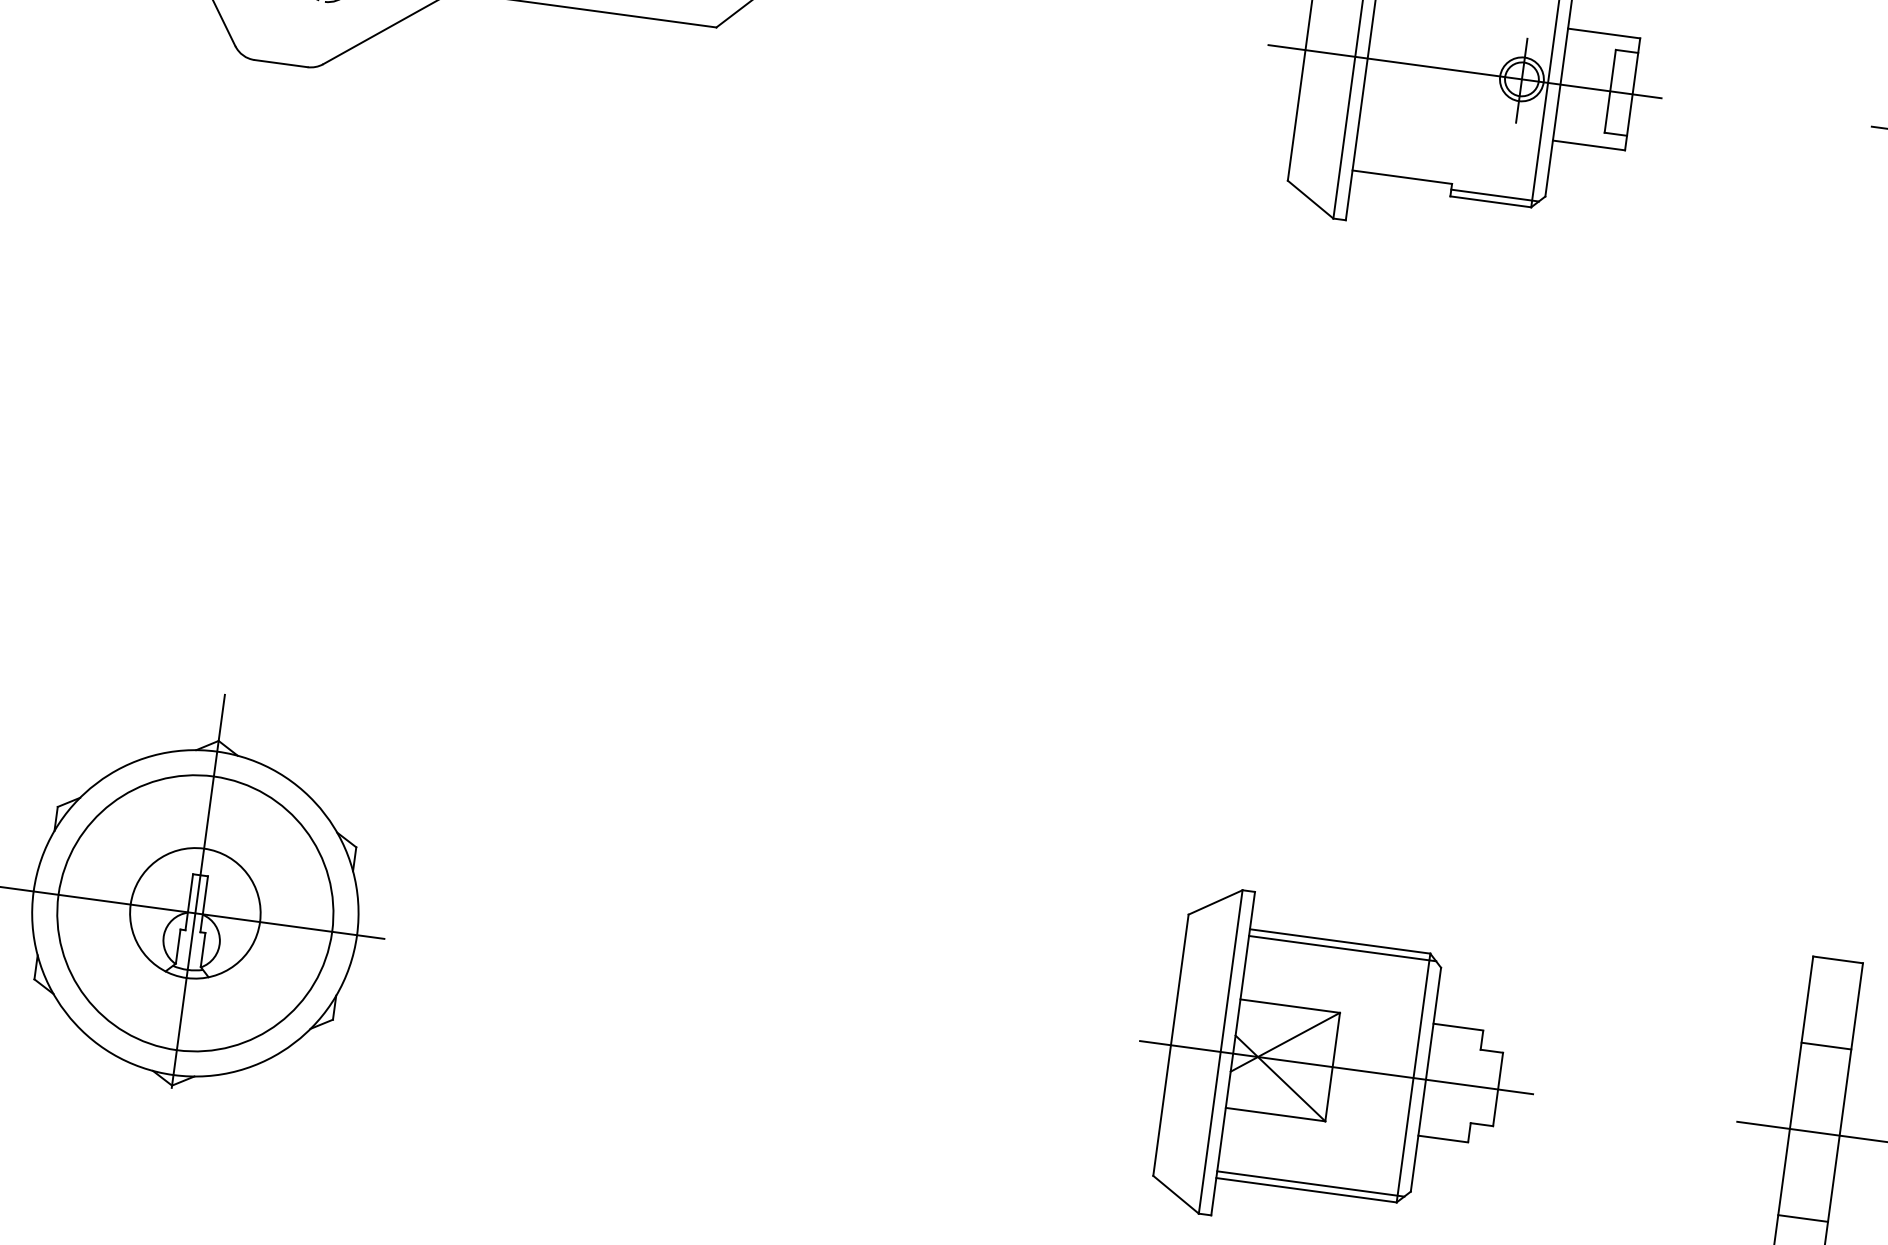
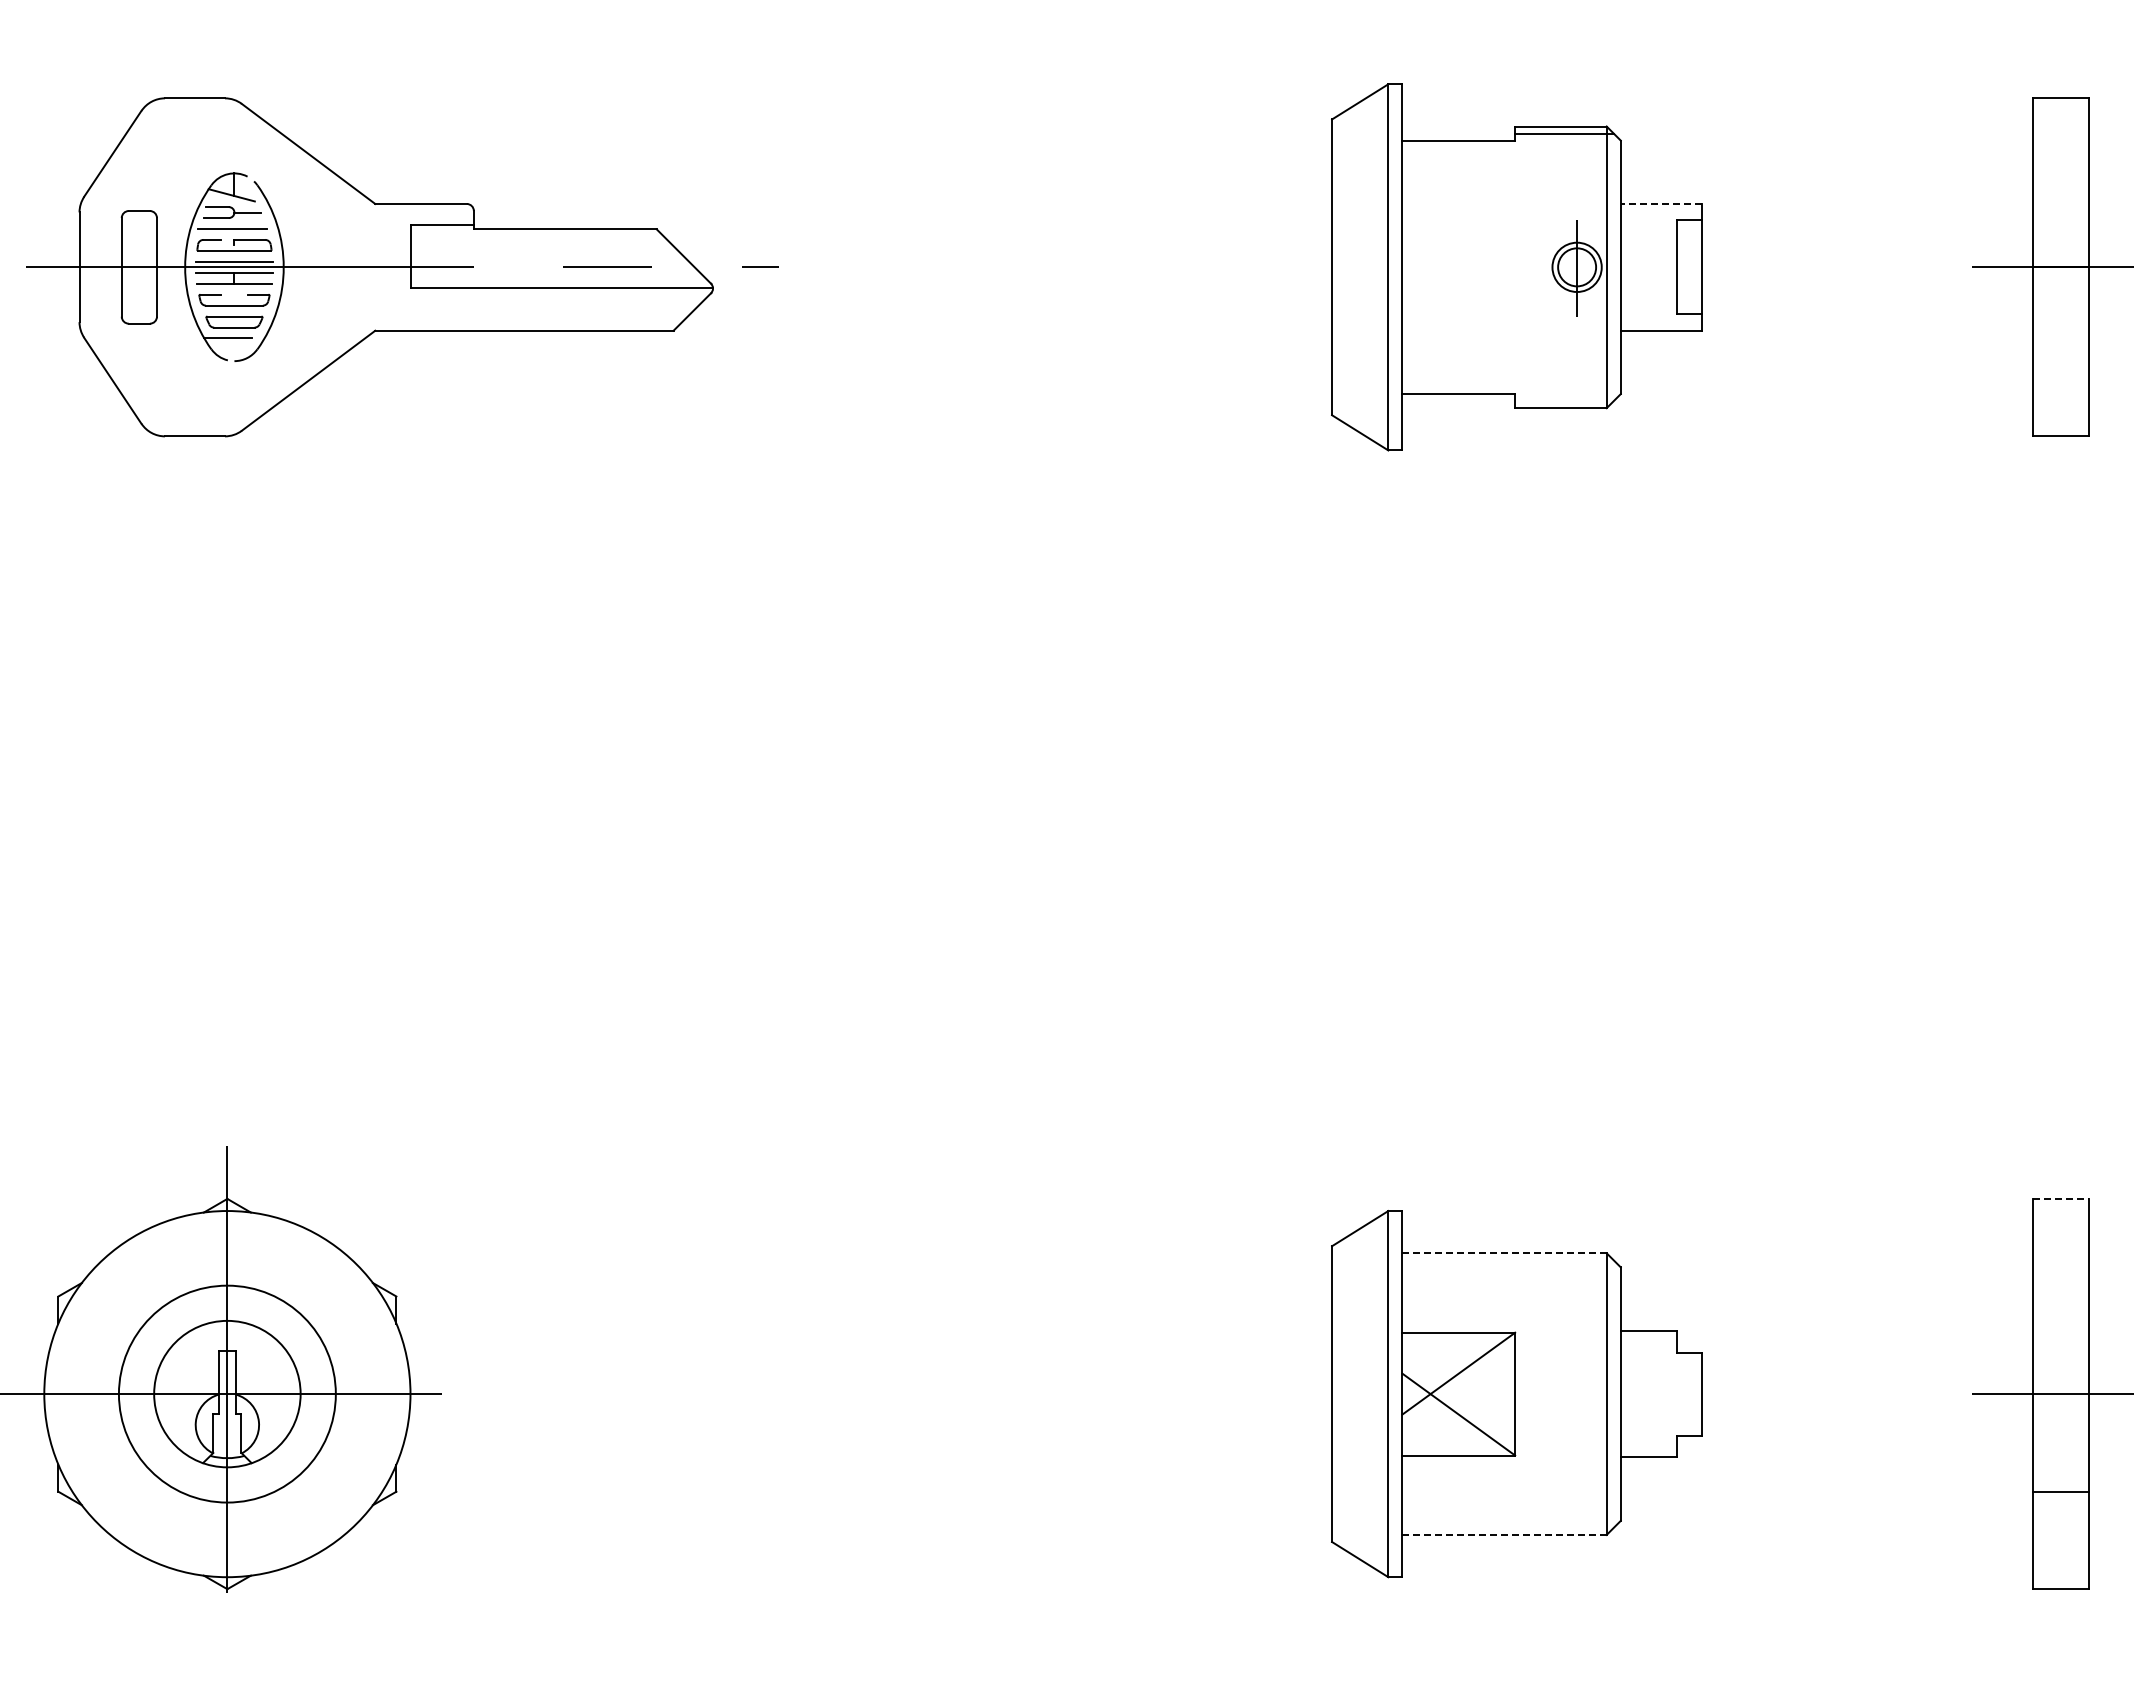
line: (1604, 33) -> (1661, 203), solid -> dashed
line: (1469, 72) -> (1517, 267), removed
line: (1494, 195) -> (1564, 400), removed
circle: (195, 913) -> (227, 1394), size x0.7
line: (1340, 941) -> (1505, 1253), solid -> dashed
line: (1342, 948) -> (1508, 1260), removed
line: (1838, 959) -> (2061, 1198), solid -> dashed
line: (1825, 1046) -> (2060, 1296), removed
line: (1330, 1067) -> (1512, 1394), removed
line: (1310, 1184) -> (1508, 1527), removed
line: (1306, 1189) -> (1504, 1534), solid -> dashed

